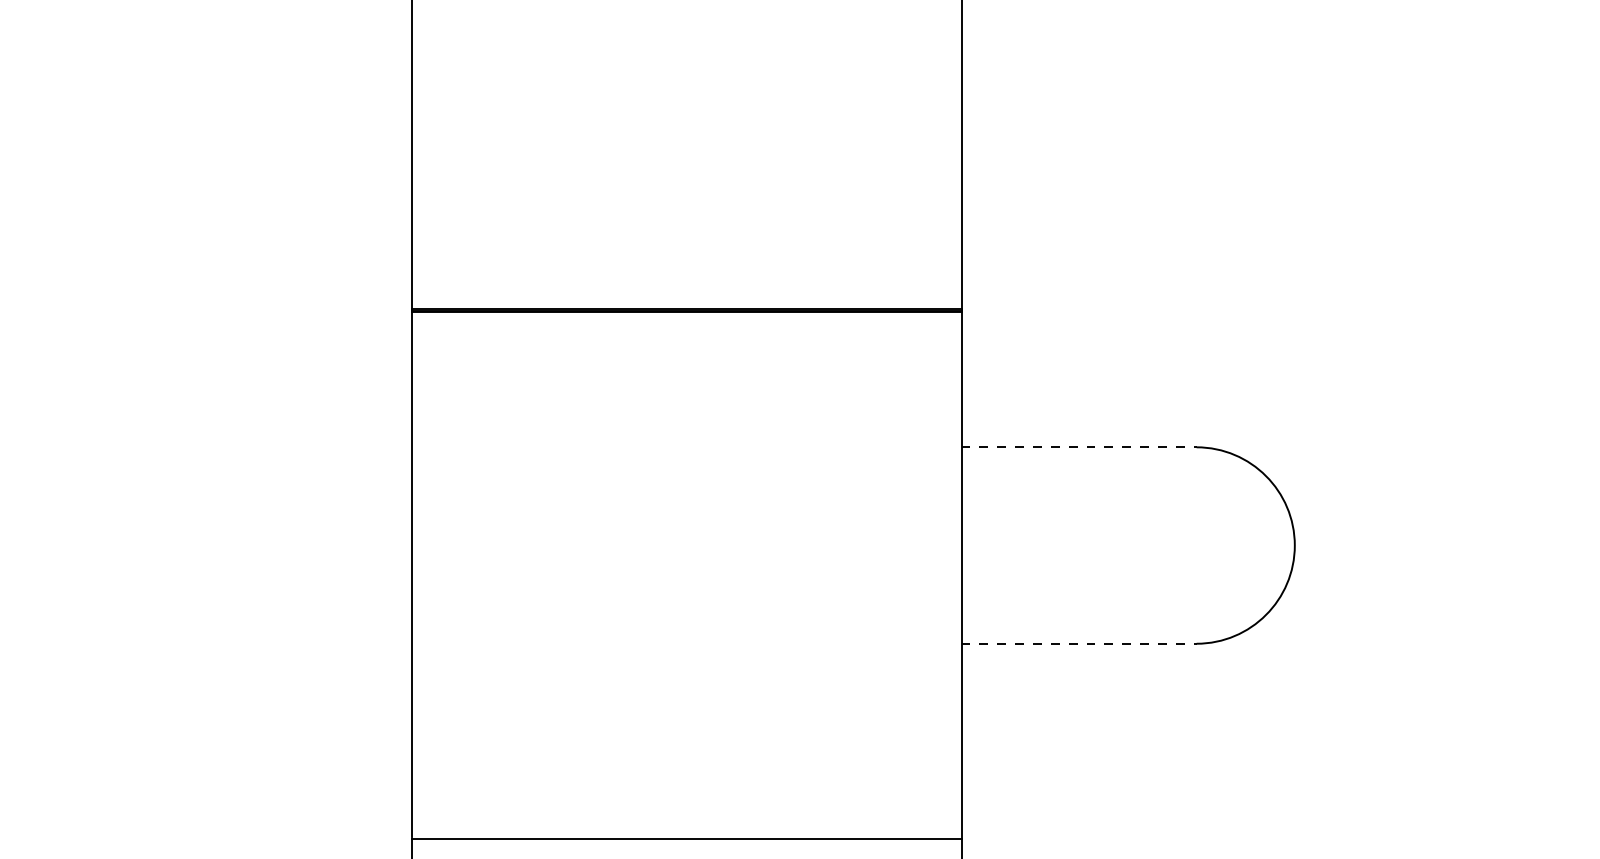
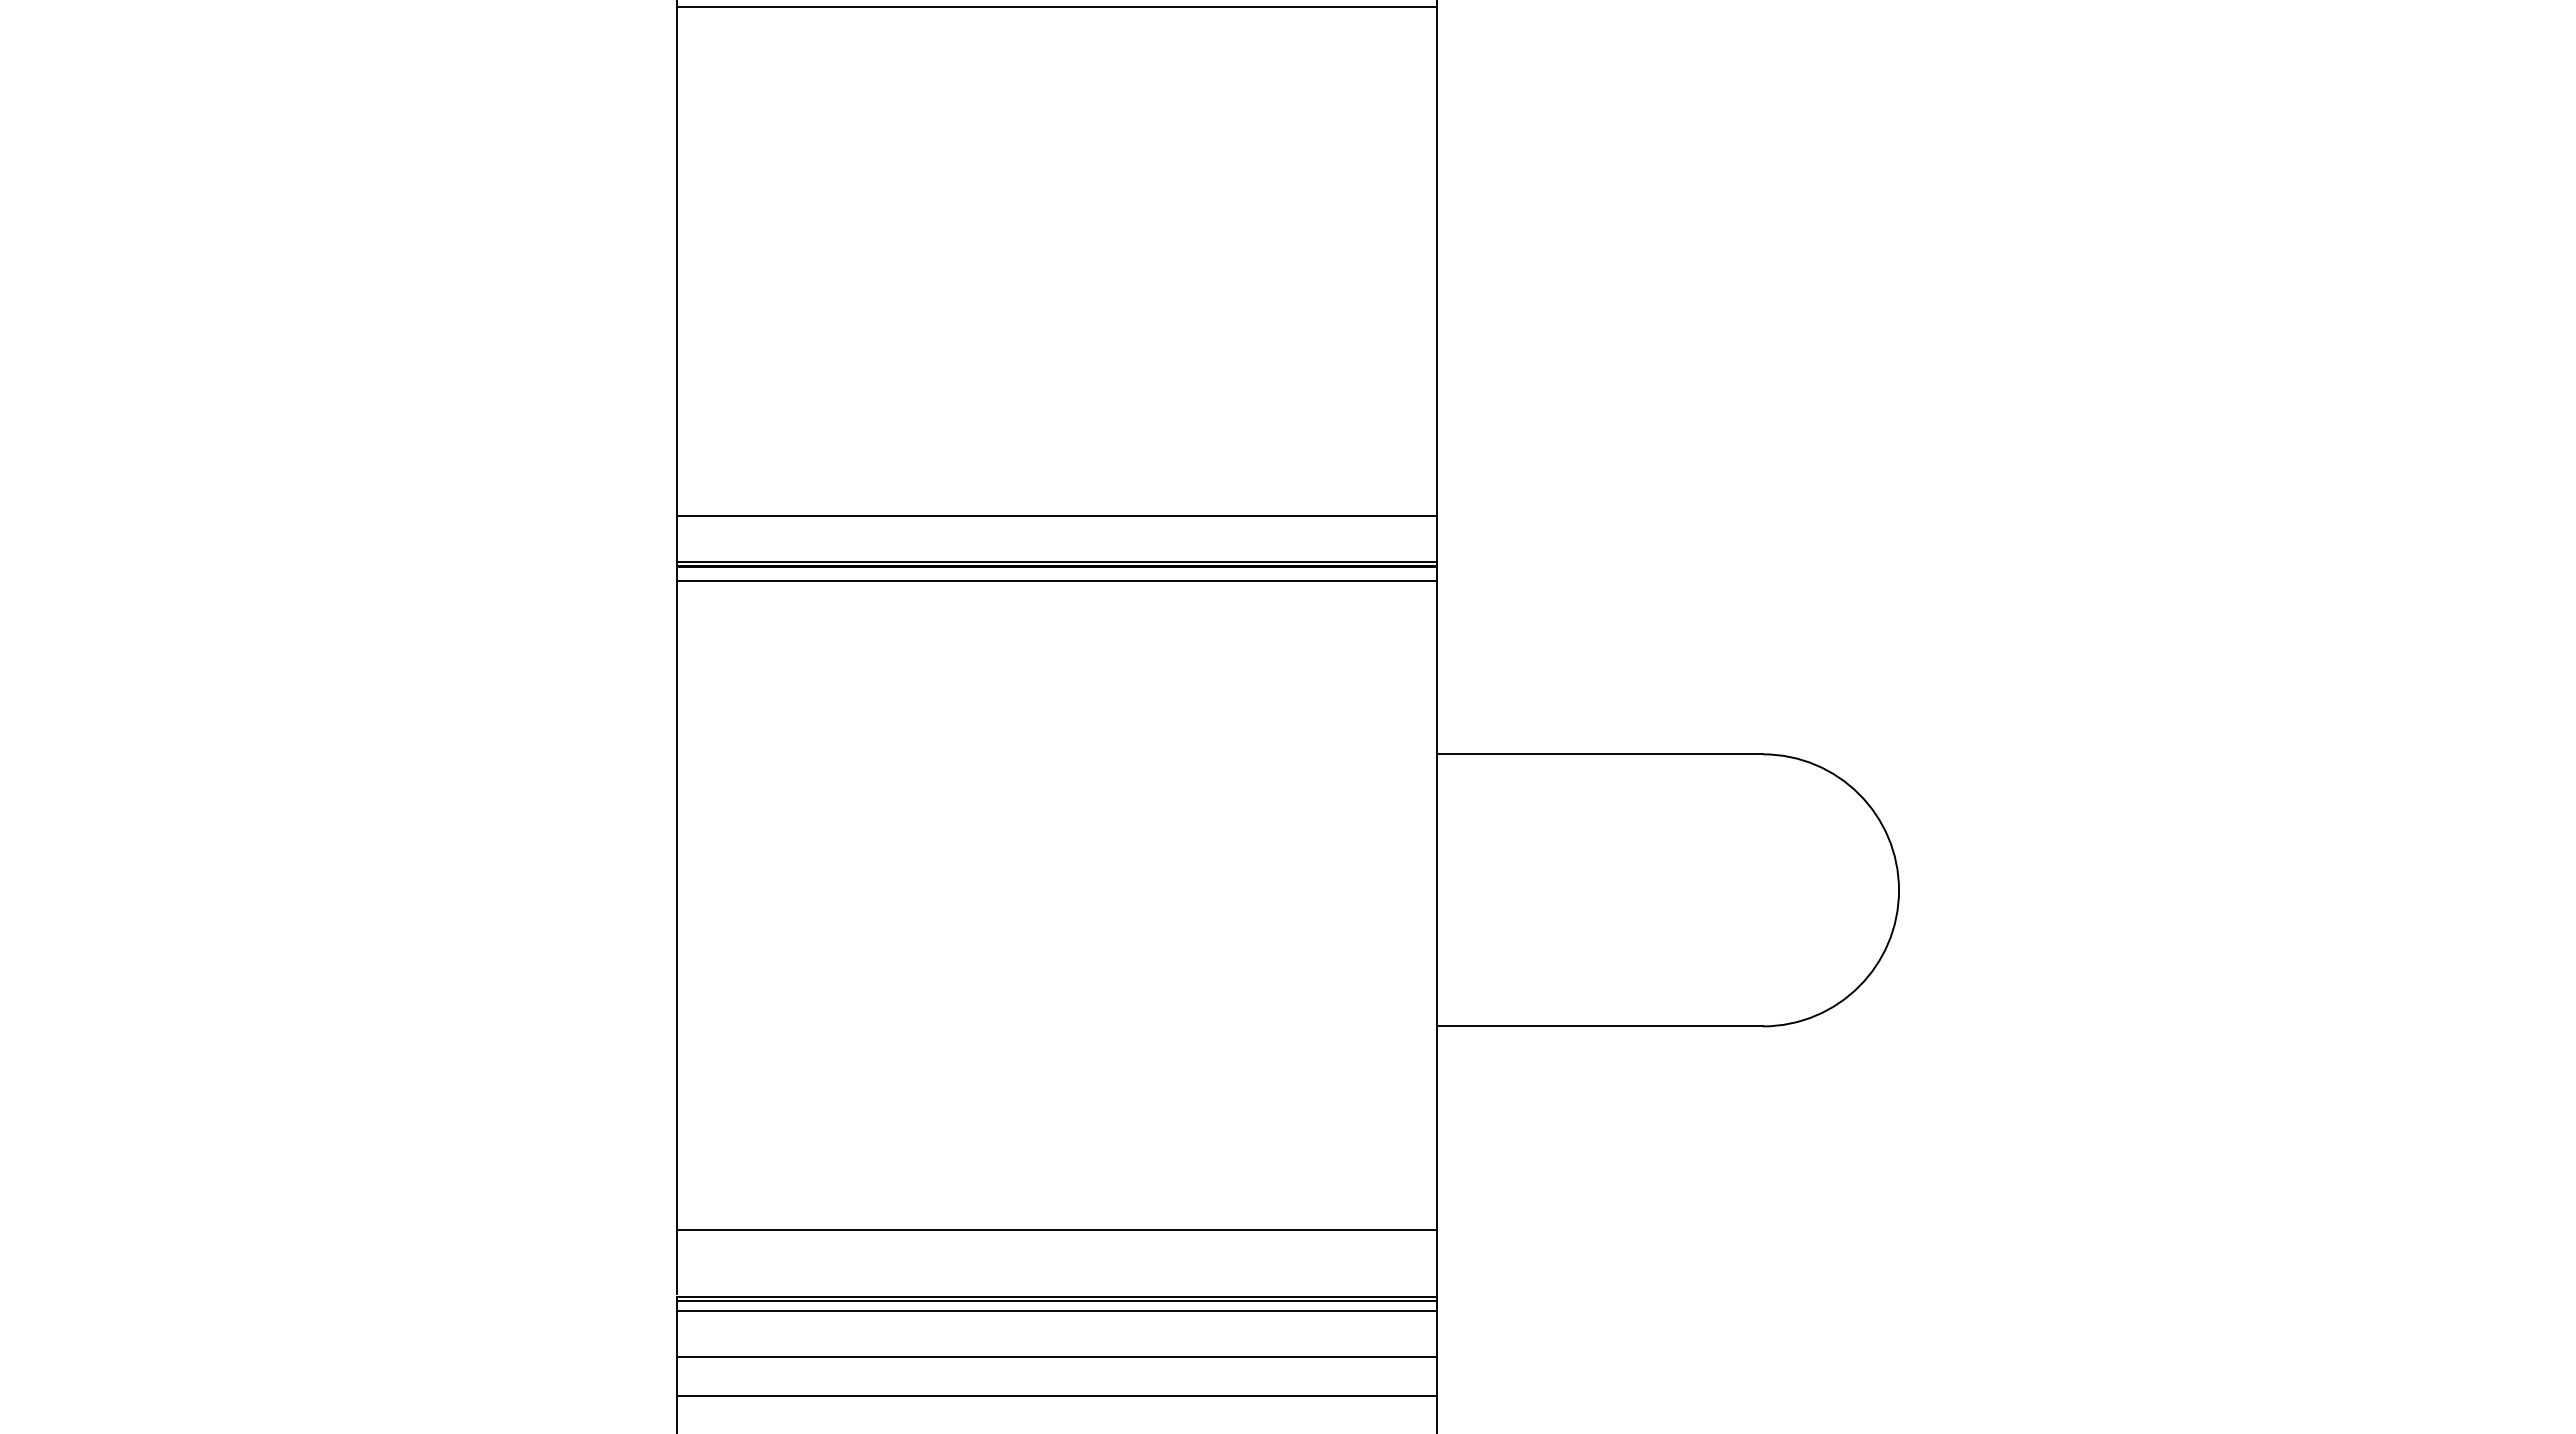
line: (686, 274) -> (1056, 515), added
line: (686, 322) -> (1056, 581), added
line: (1079, 447) -> (1600, 754), dashed -> solid
line: (1079, 643) -> (1600, 1026), dashed -> solid
line: (686, 790) -> (1056, 1229), added
line: (686, 842) -> (1056, 1301), added
line: (686, 848) -> (1056, 1310), added

